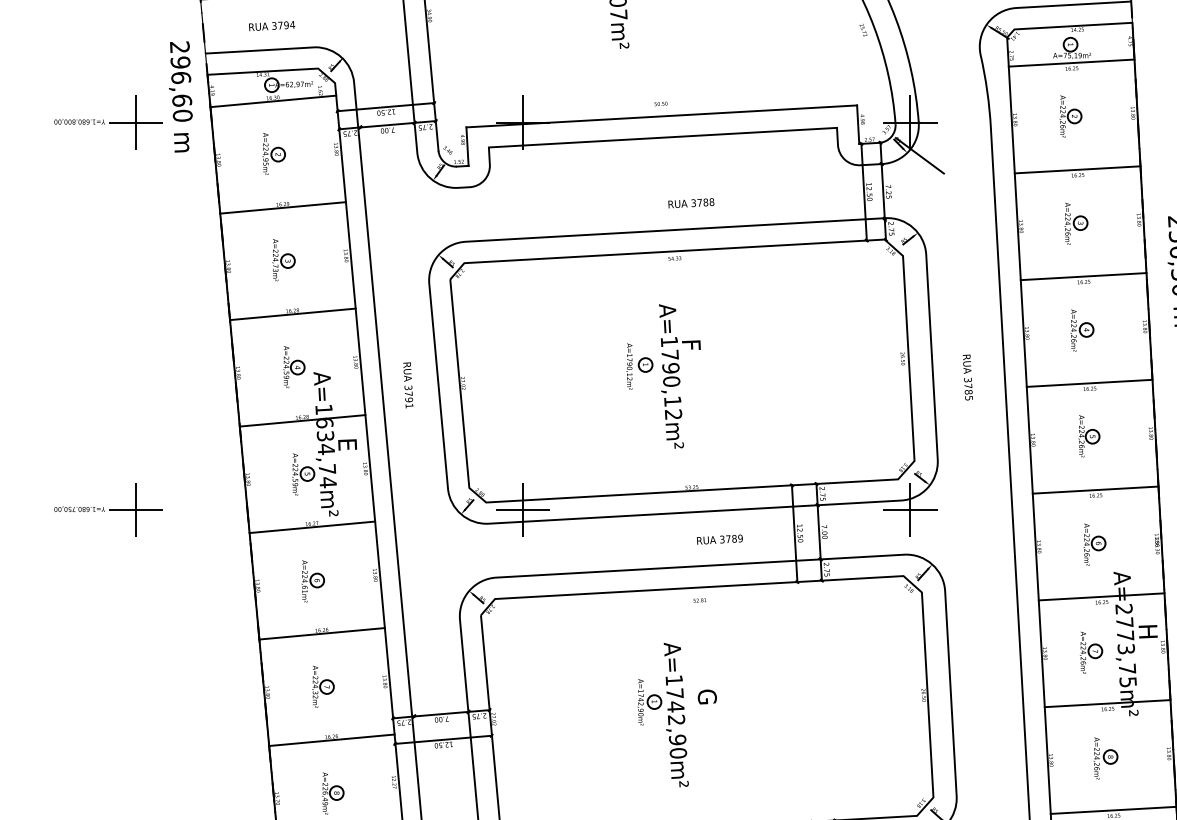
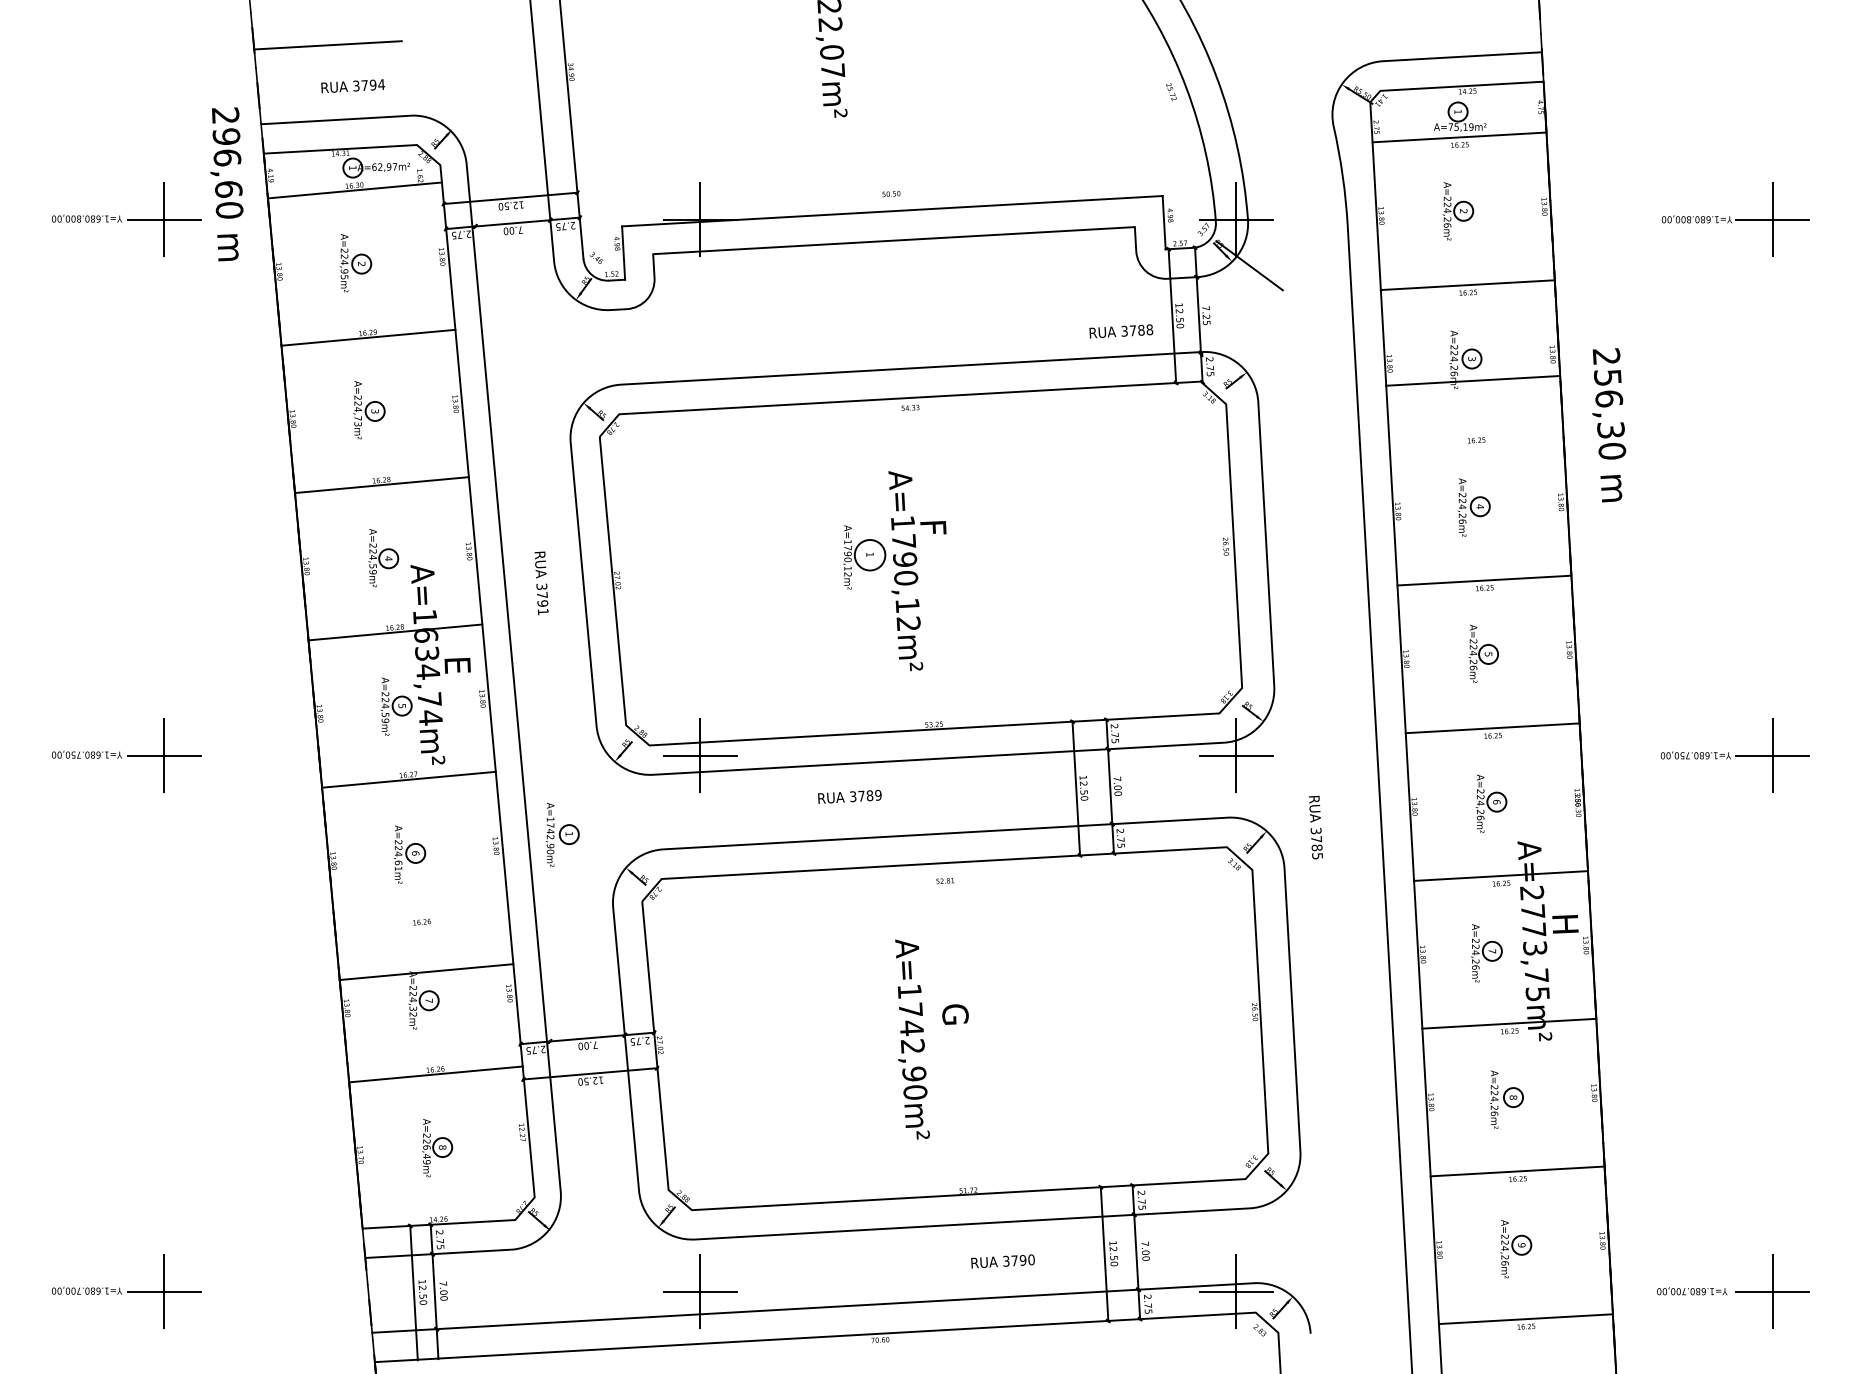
text: (691, 203) -> (1121, 331), moved
line: (1083, 276) -> (1473, 380), moved
circle: (645, 364) -> (869, 554), size x1.6
text: (967, 377) -> (1315, 827), moved
text: (719, 539) -> (849, 796), moved
line: (322, 634) -> (426, 972), moved
part: (649, 702) -> (562, 834), moved

